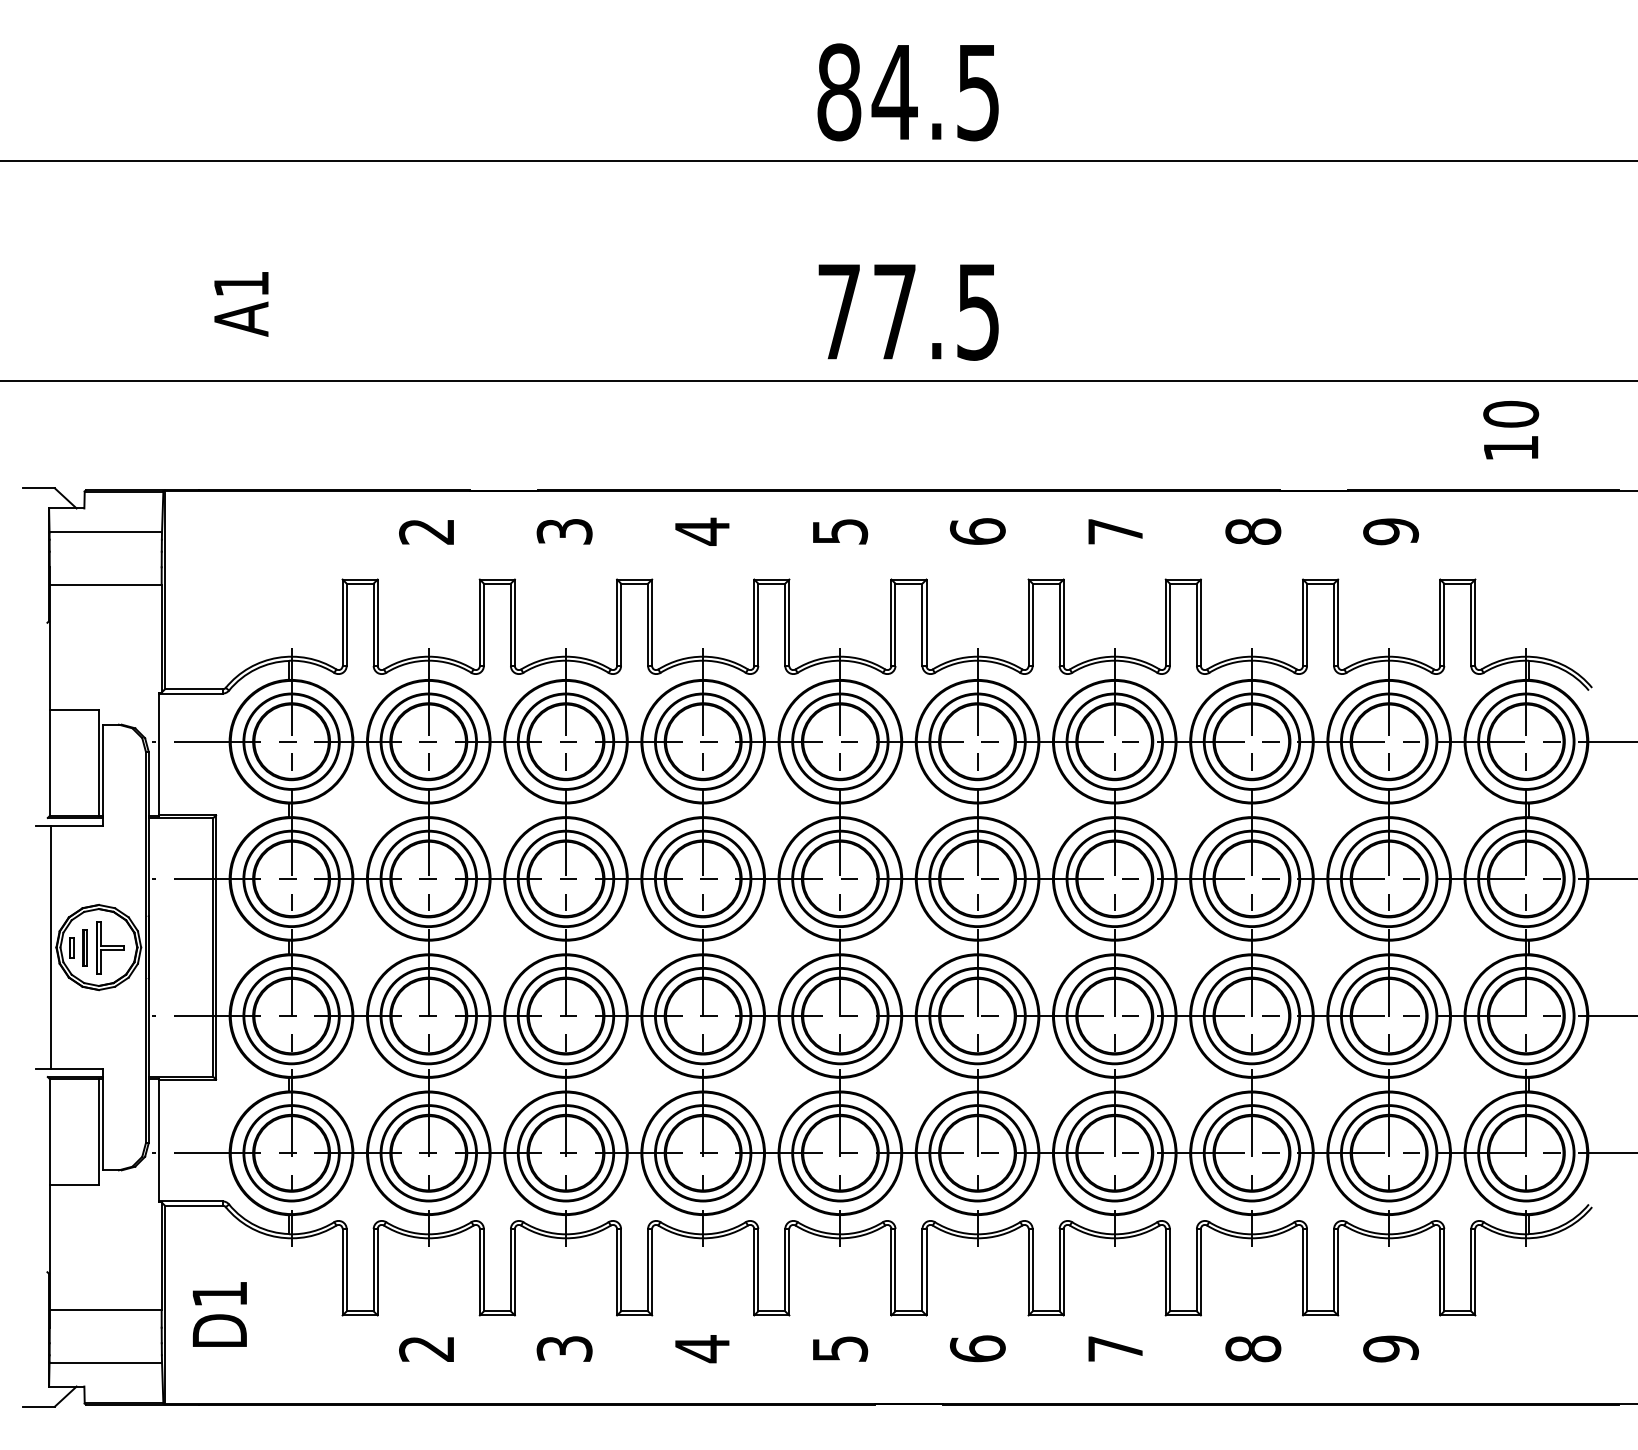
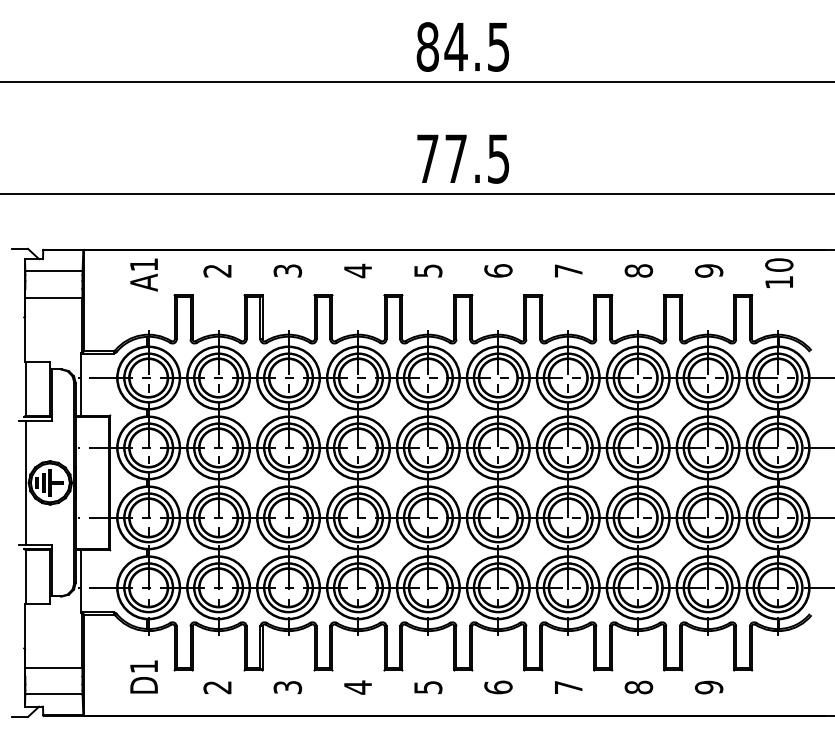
text: (240, 303) -> (143, 274), moved
text: (1511, 428) -> (779, 272), moved
text: (218, 1313) -> (143, 676), moved

